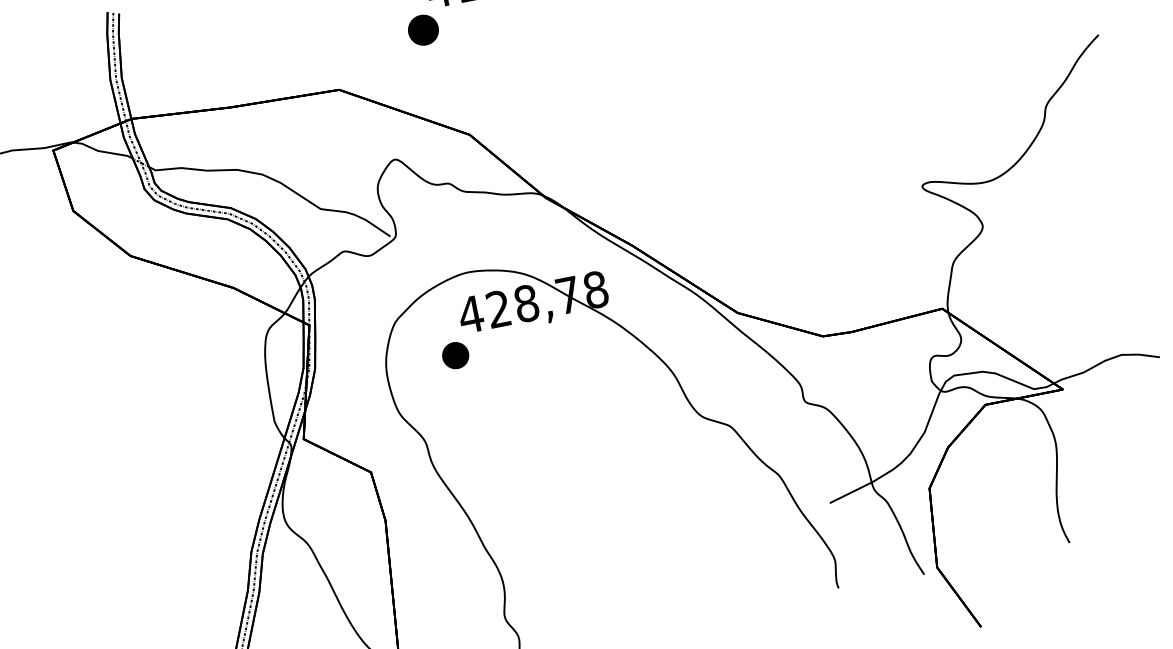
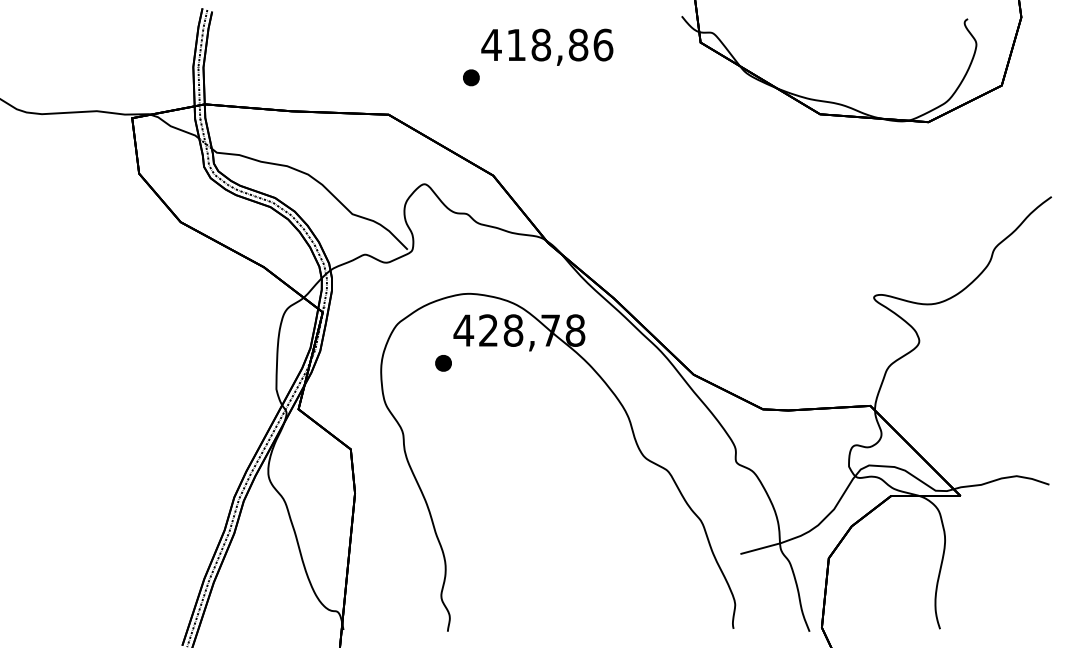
part: (423, 29) -> (471, 77), size x0.62
part: (455, 355) -> (443, 363), size x0.71

